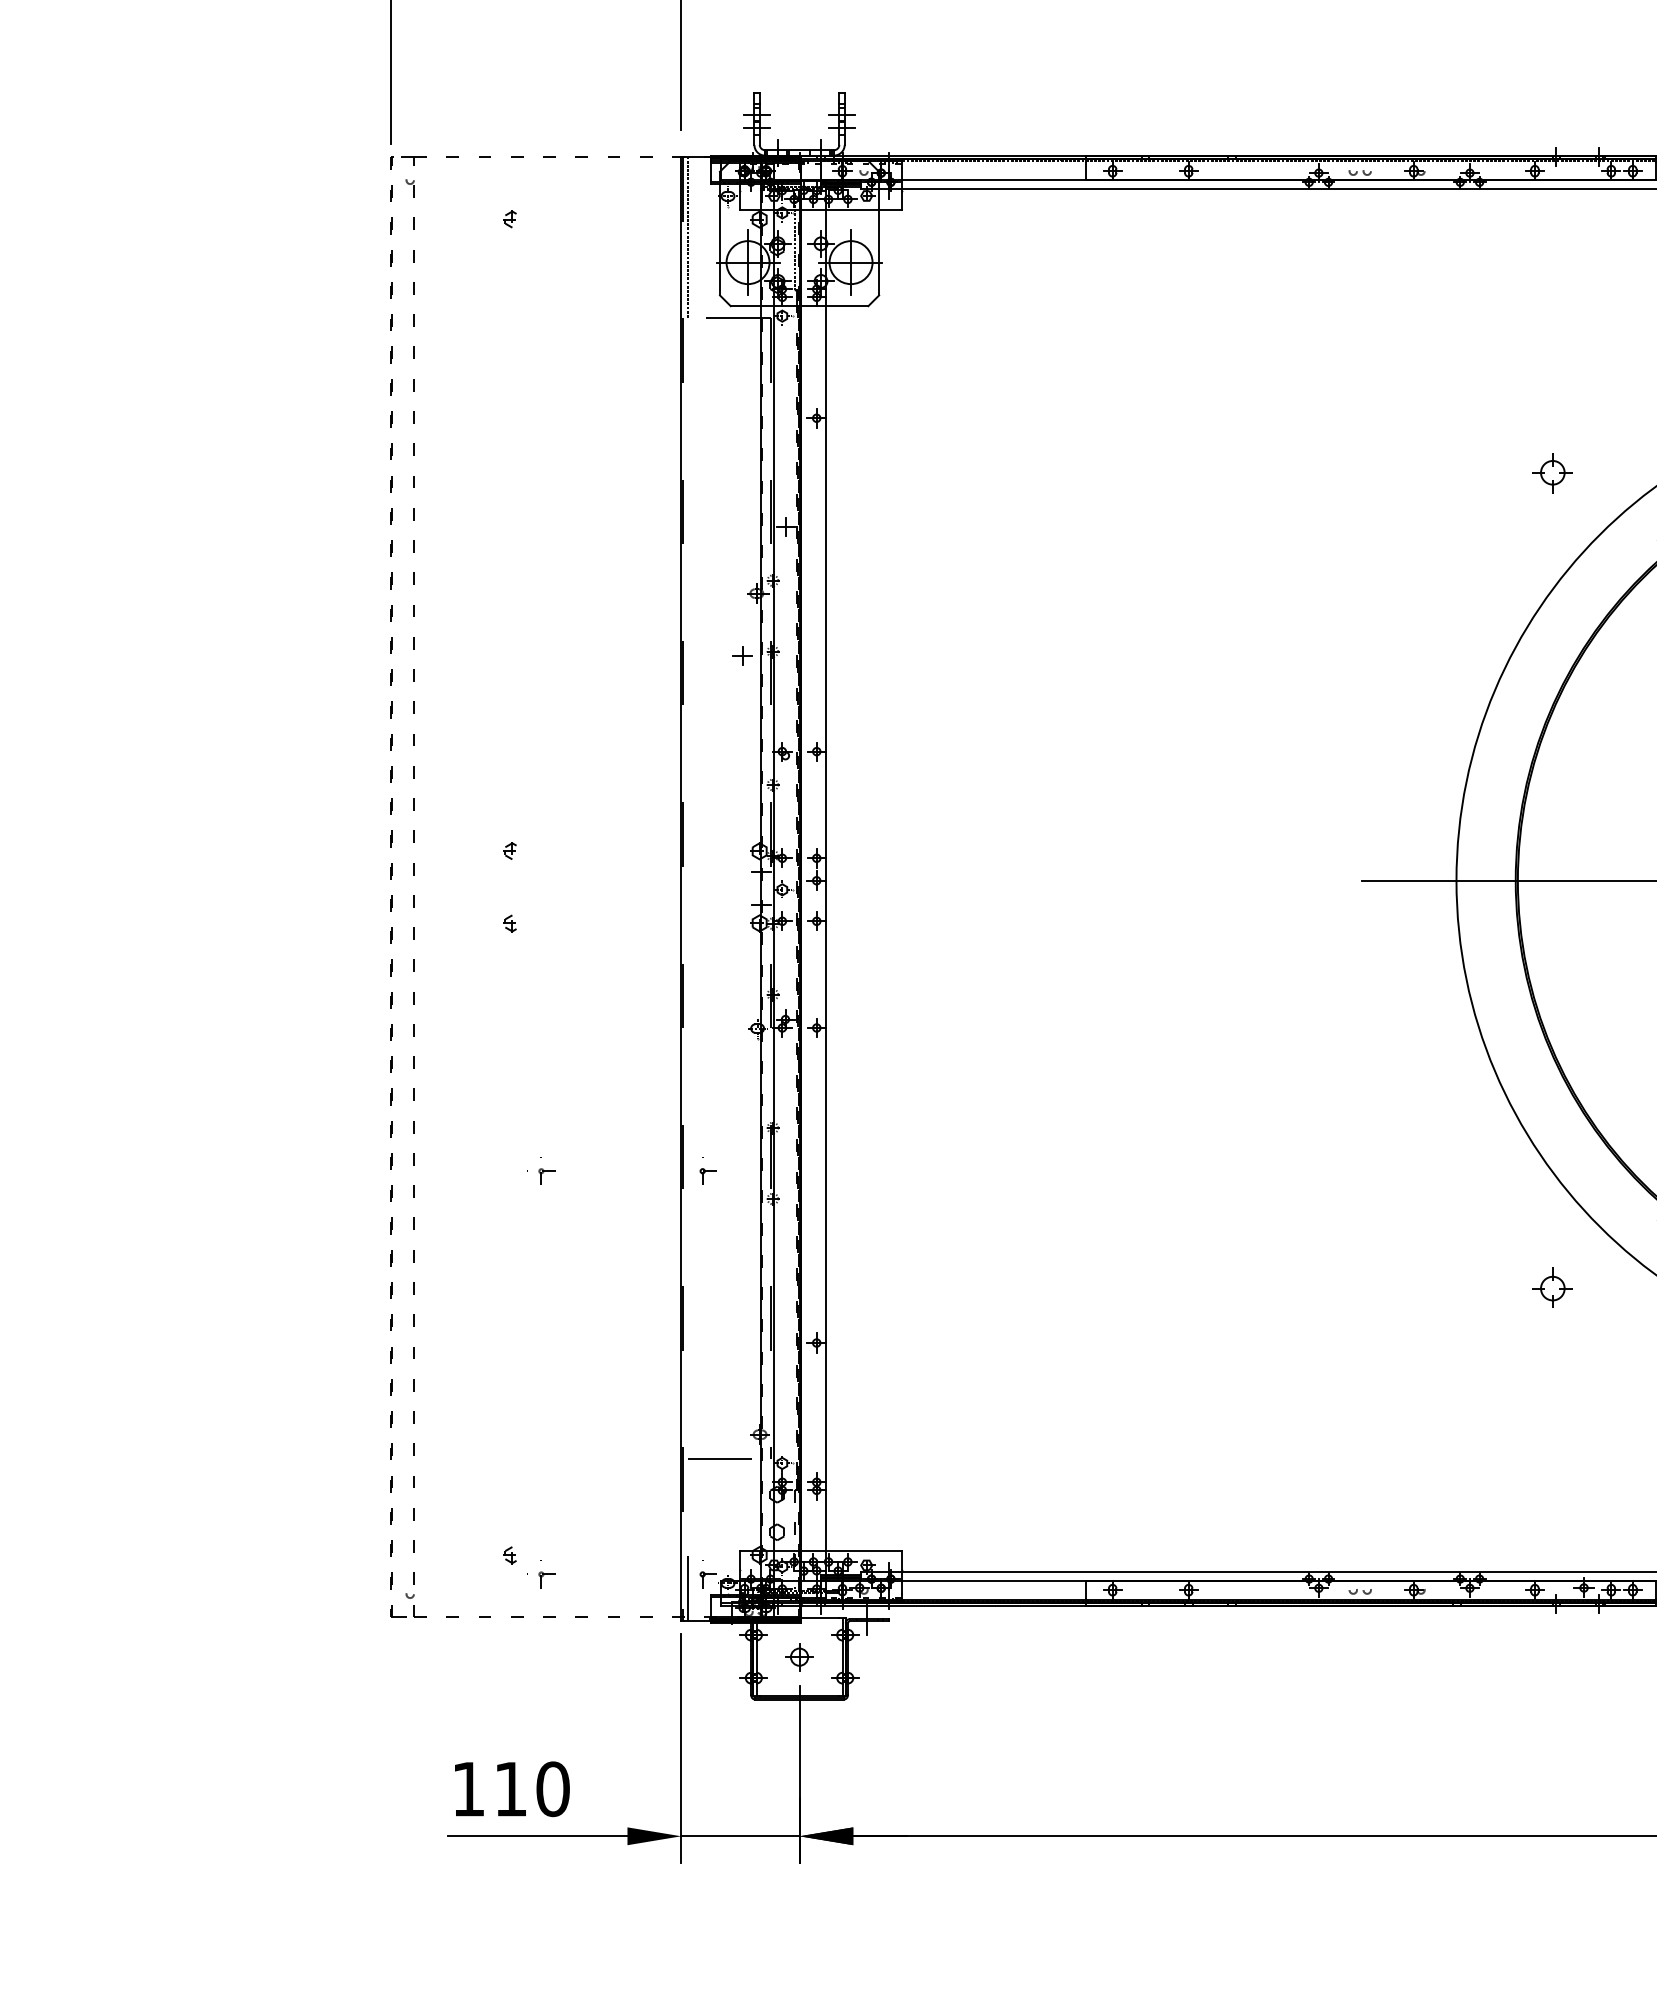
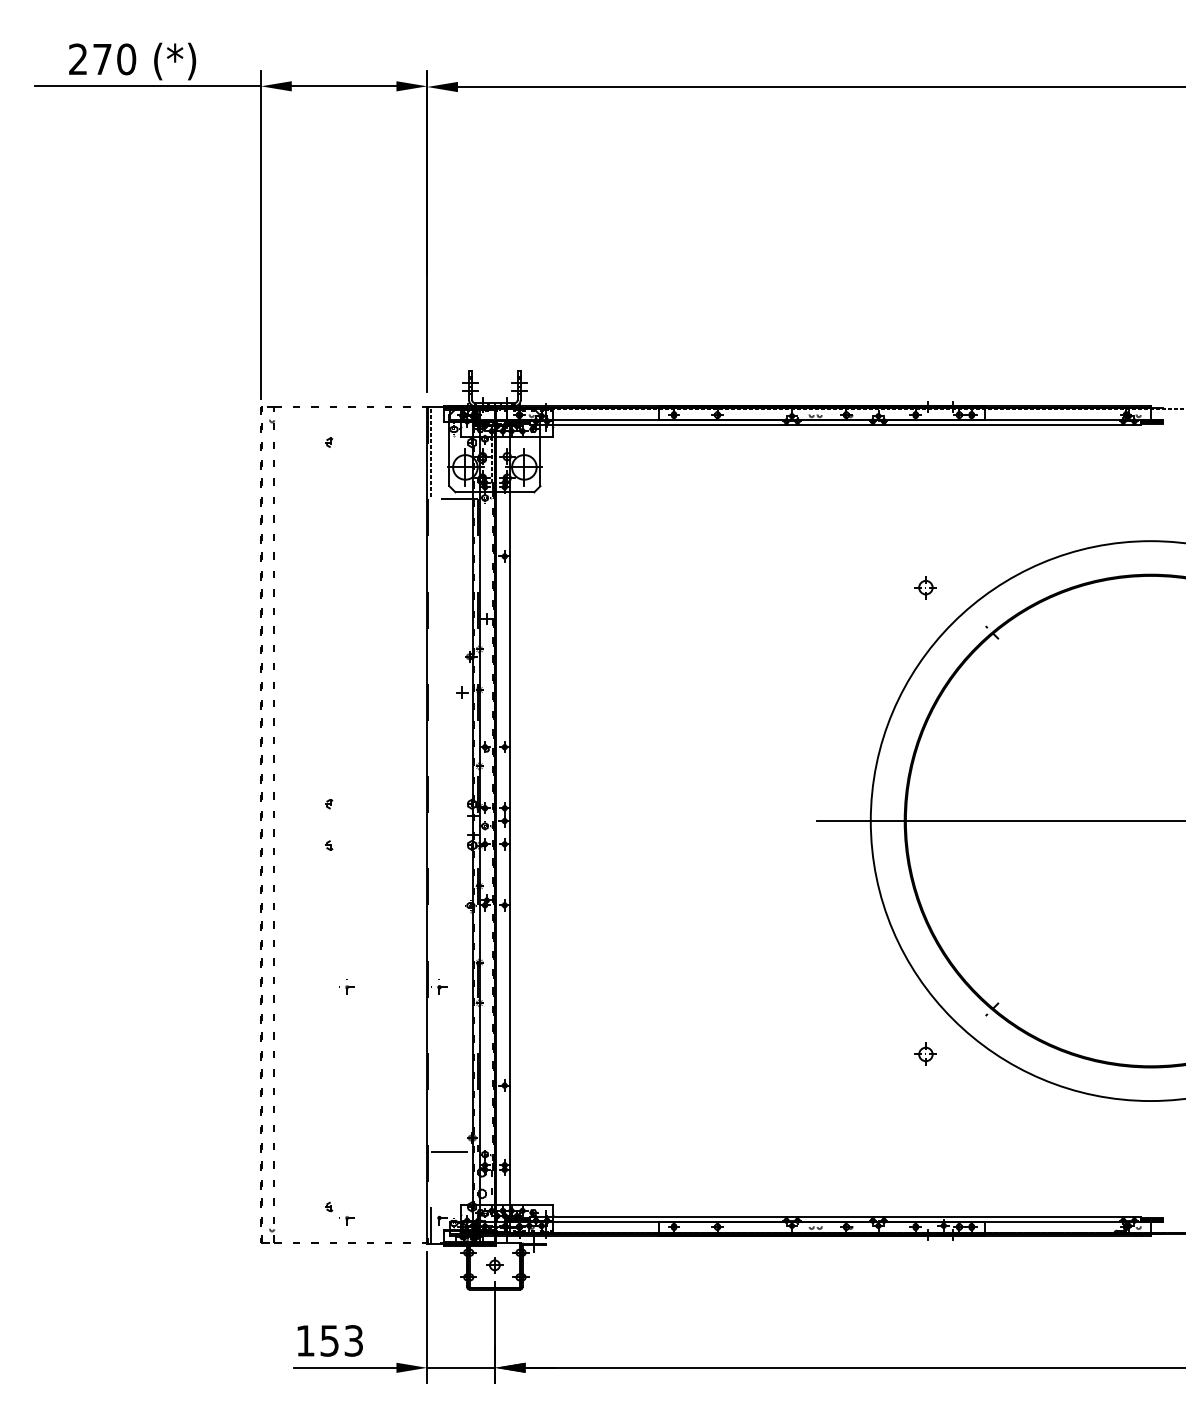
text: (531, 1788) -> (341, 1340), 110 -> 153

